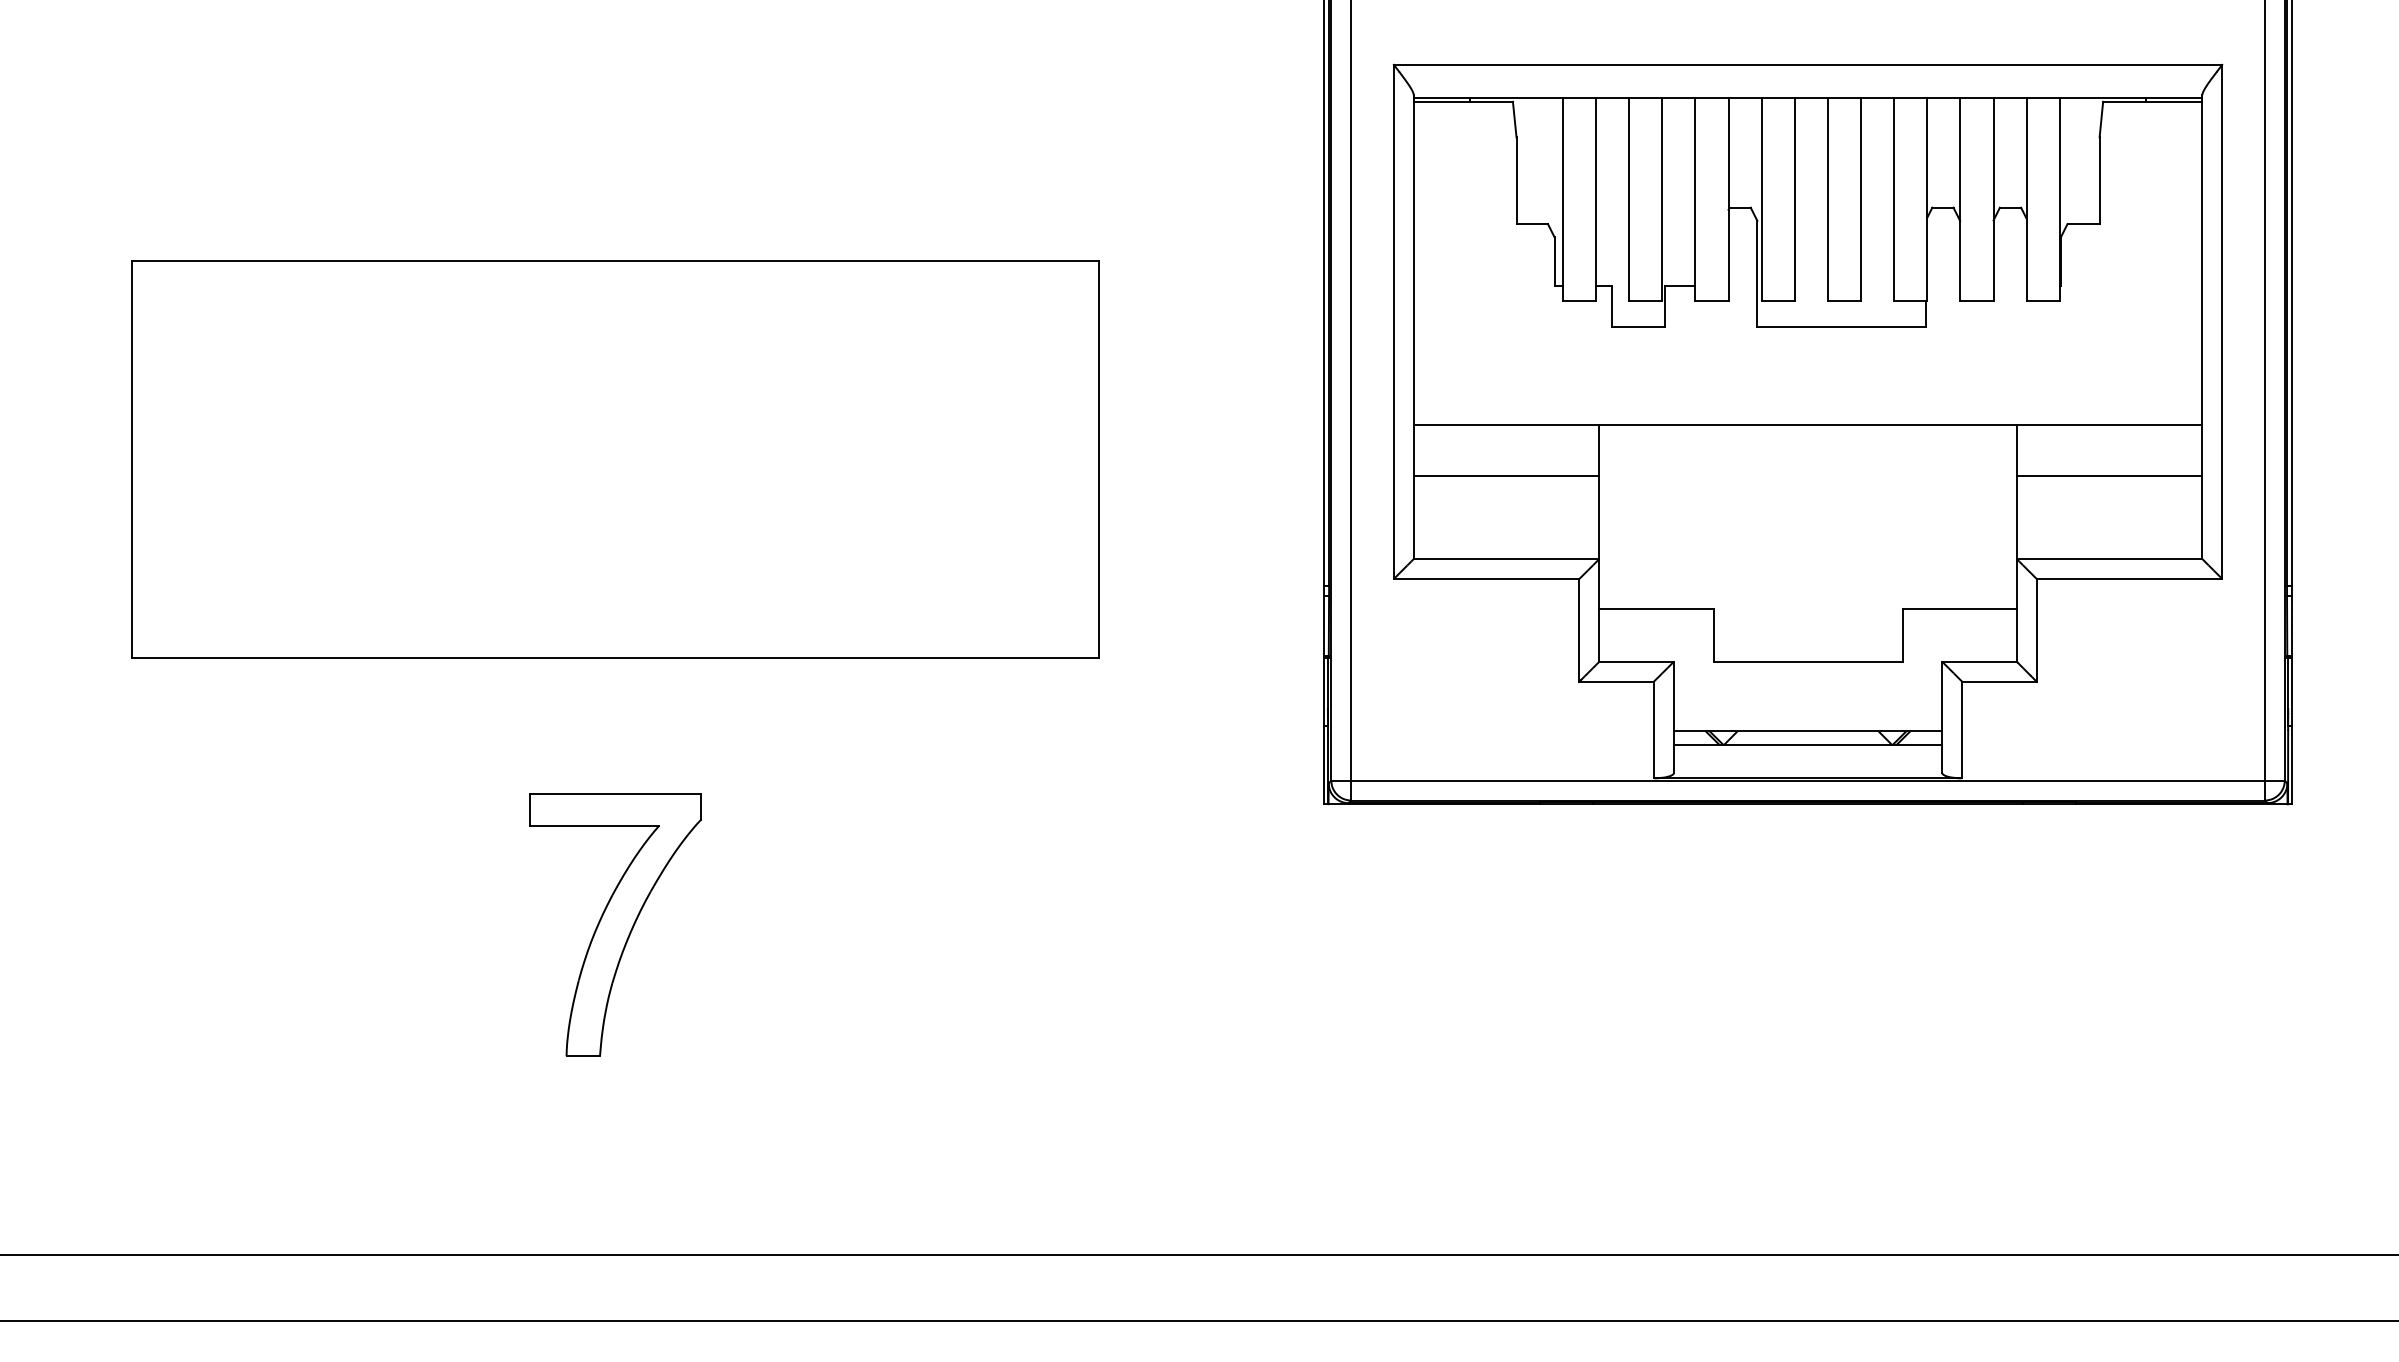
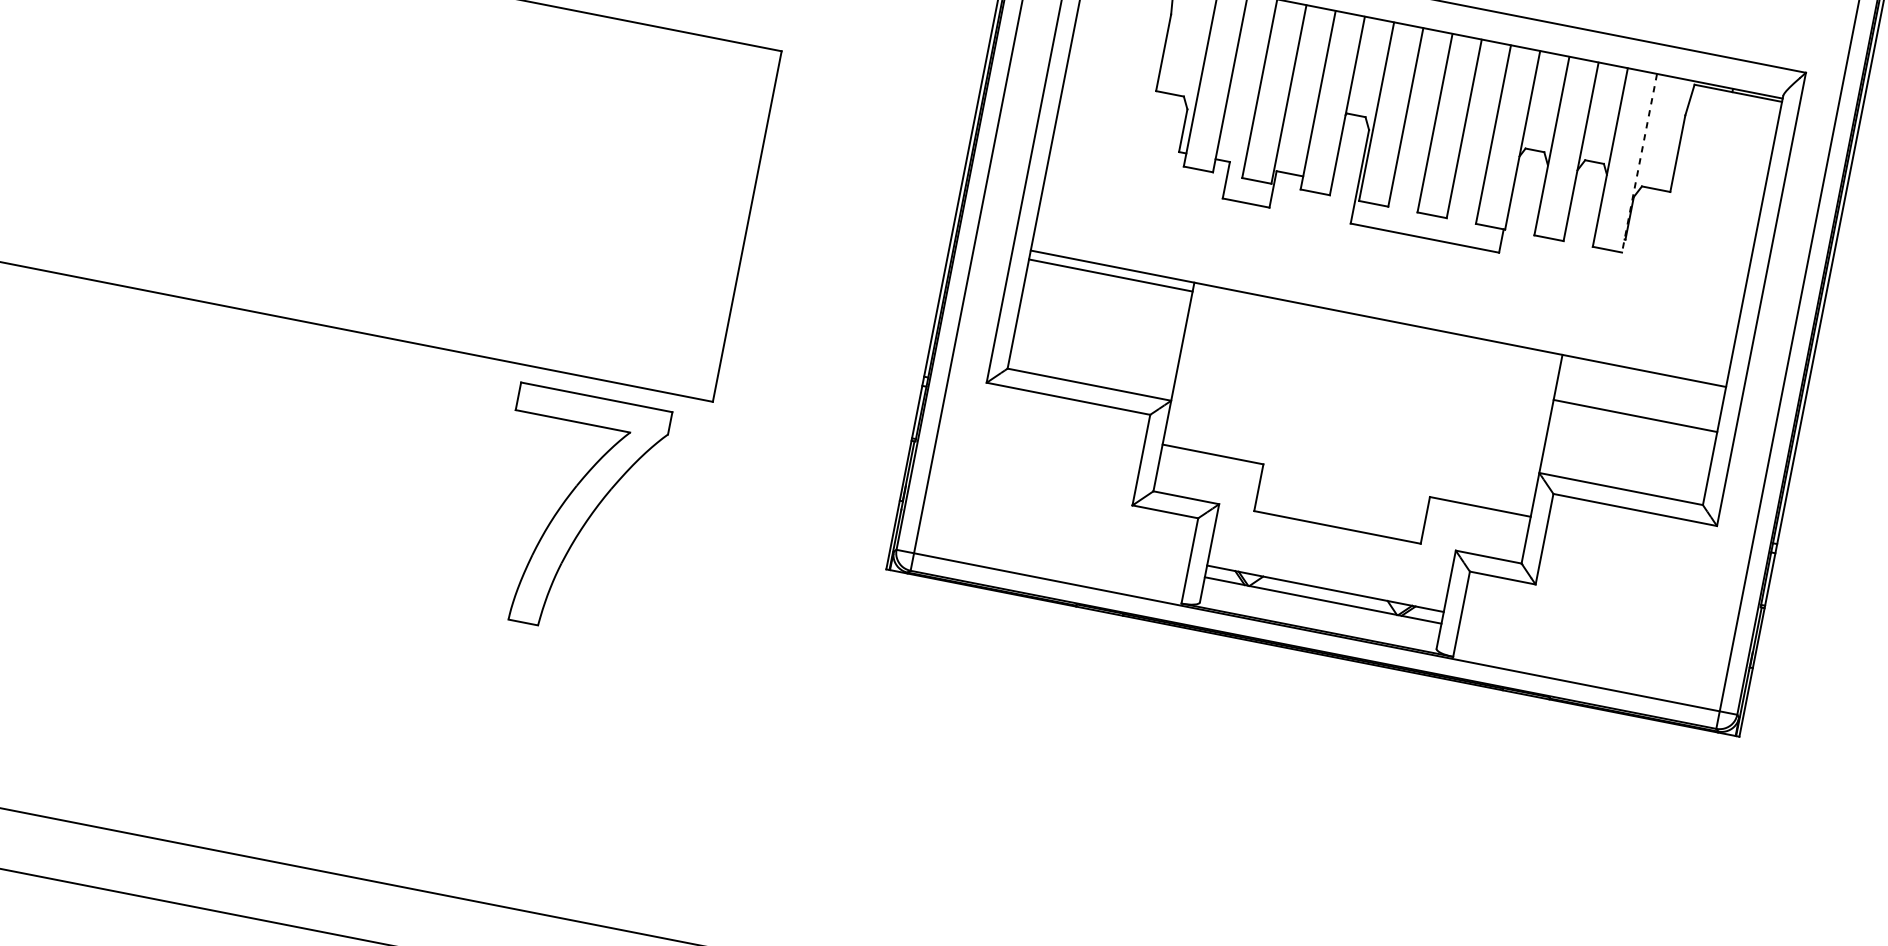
line: (2059, 199) -> (1639, 163), solid -> dashed
line: (1506, 476) -> (1110, 275), moved
part: (615, 924) -> (574, 512), moved

